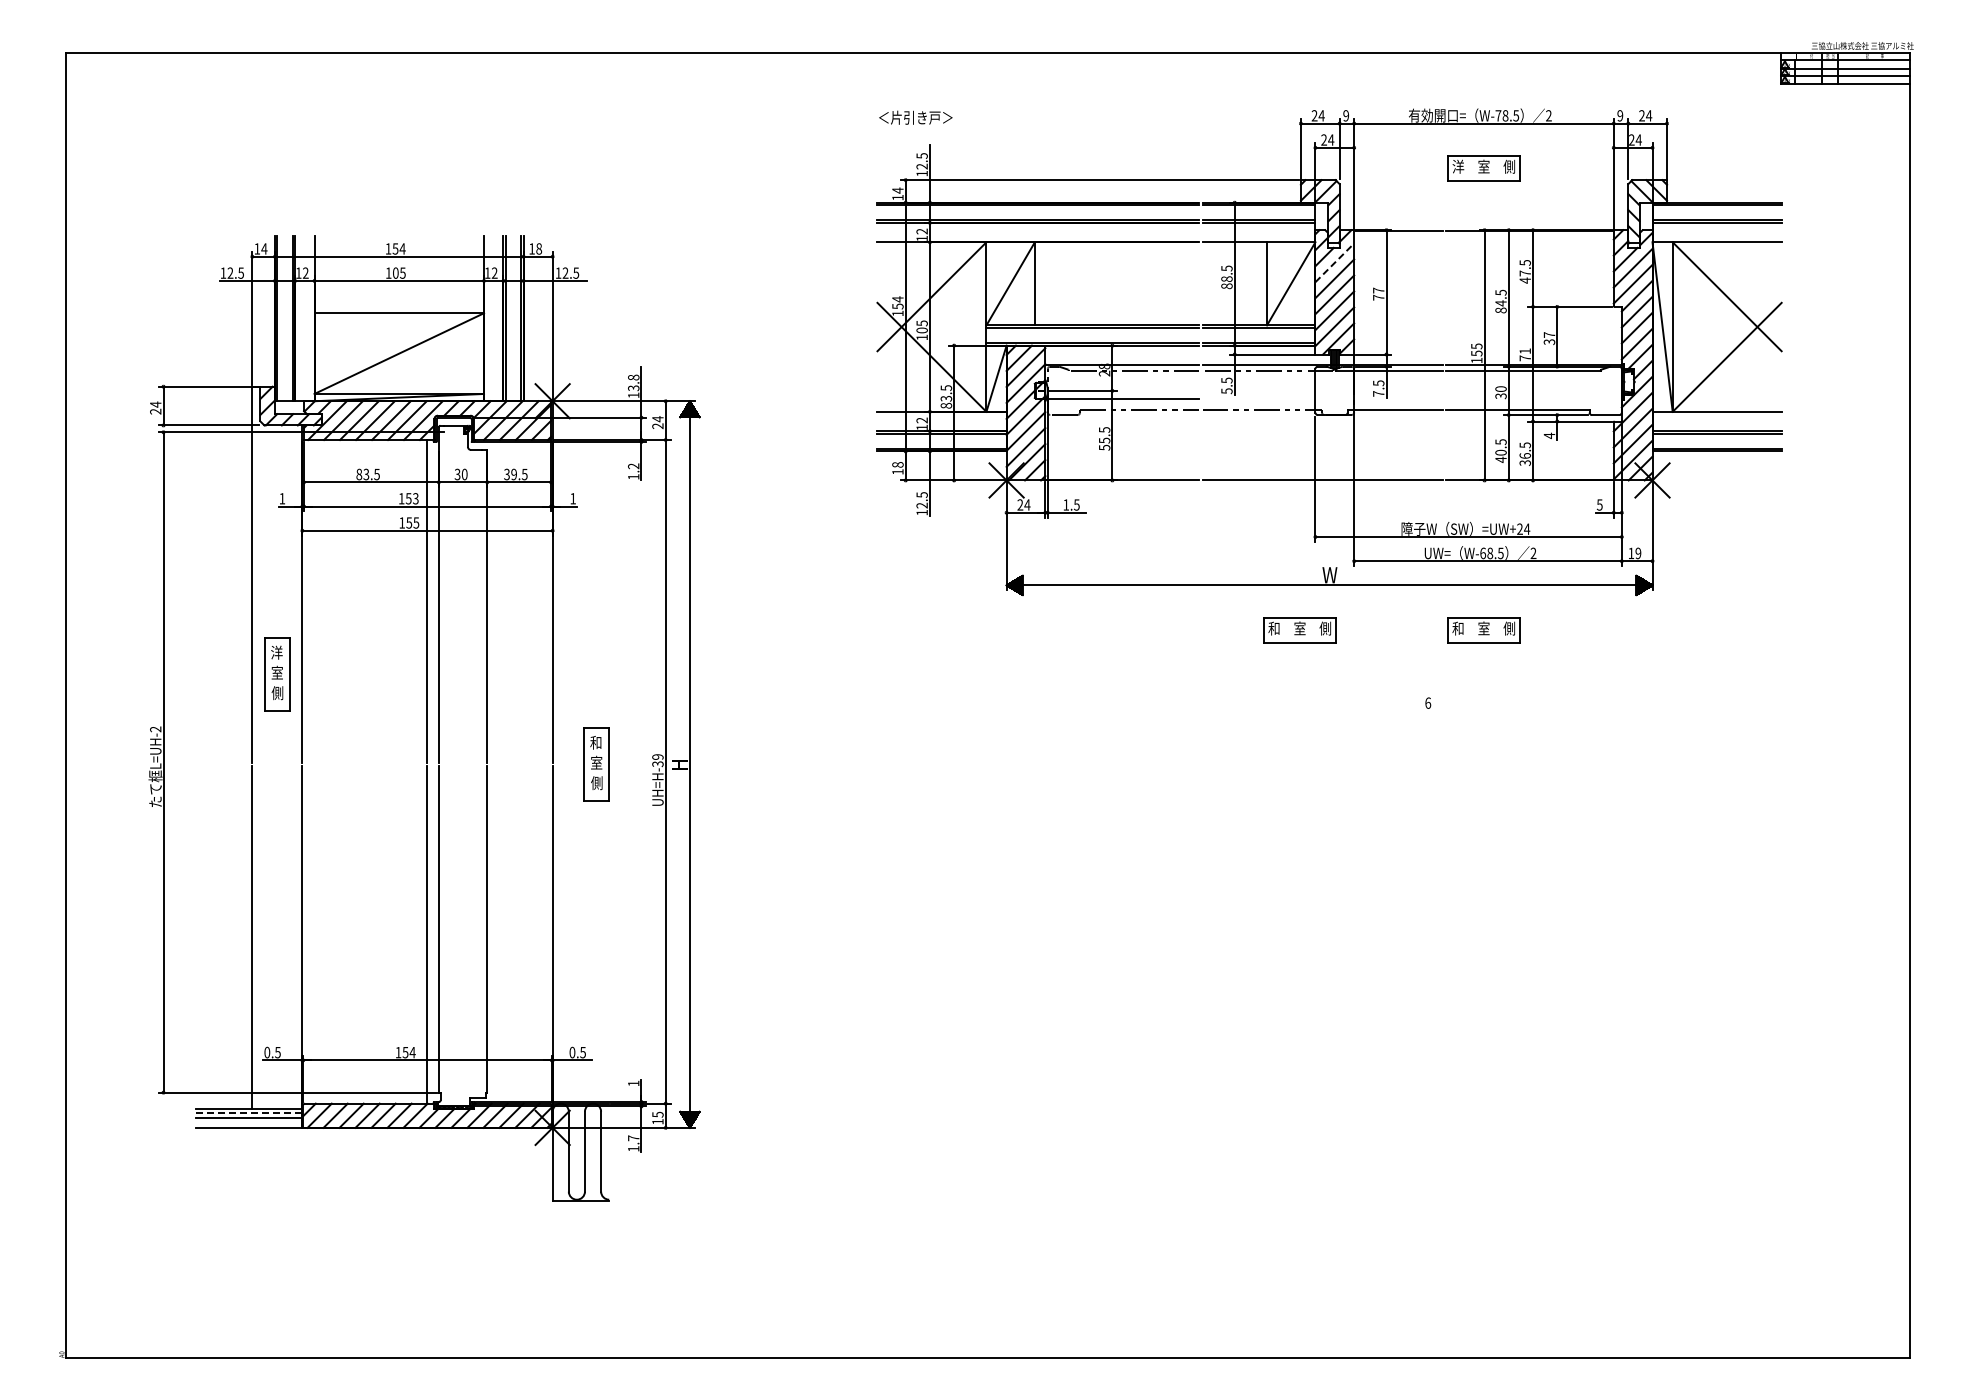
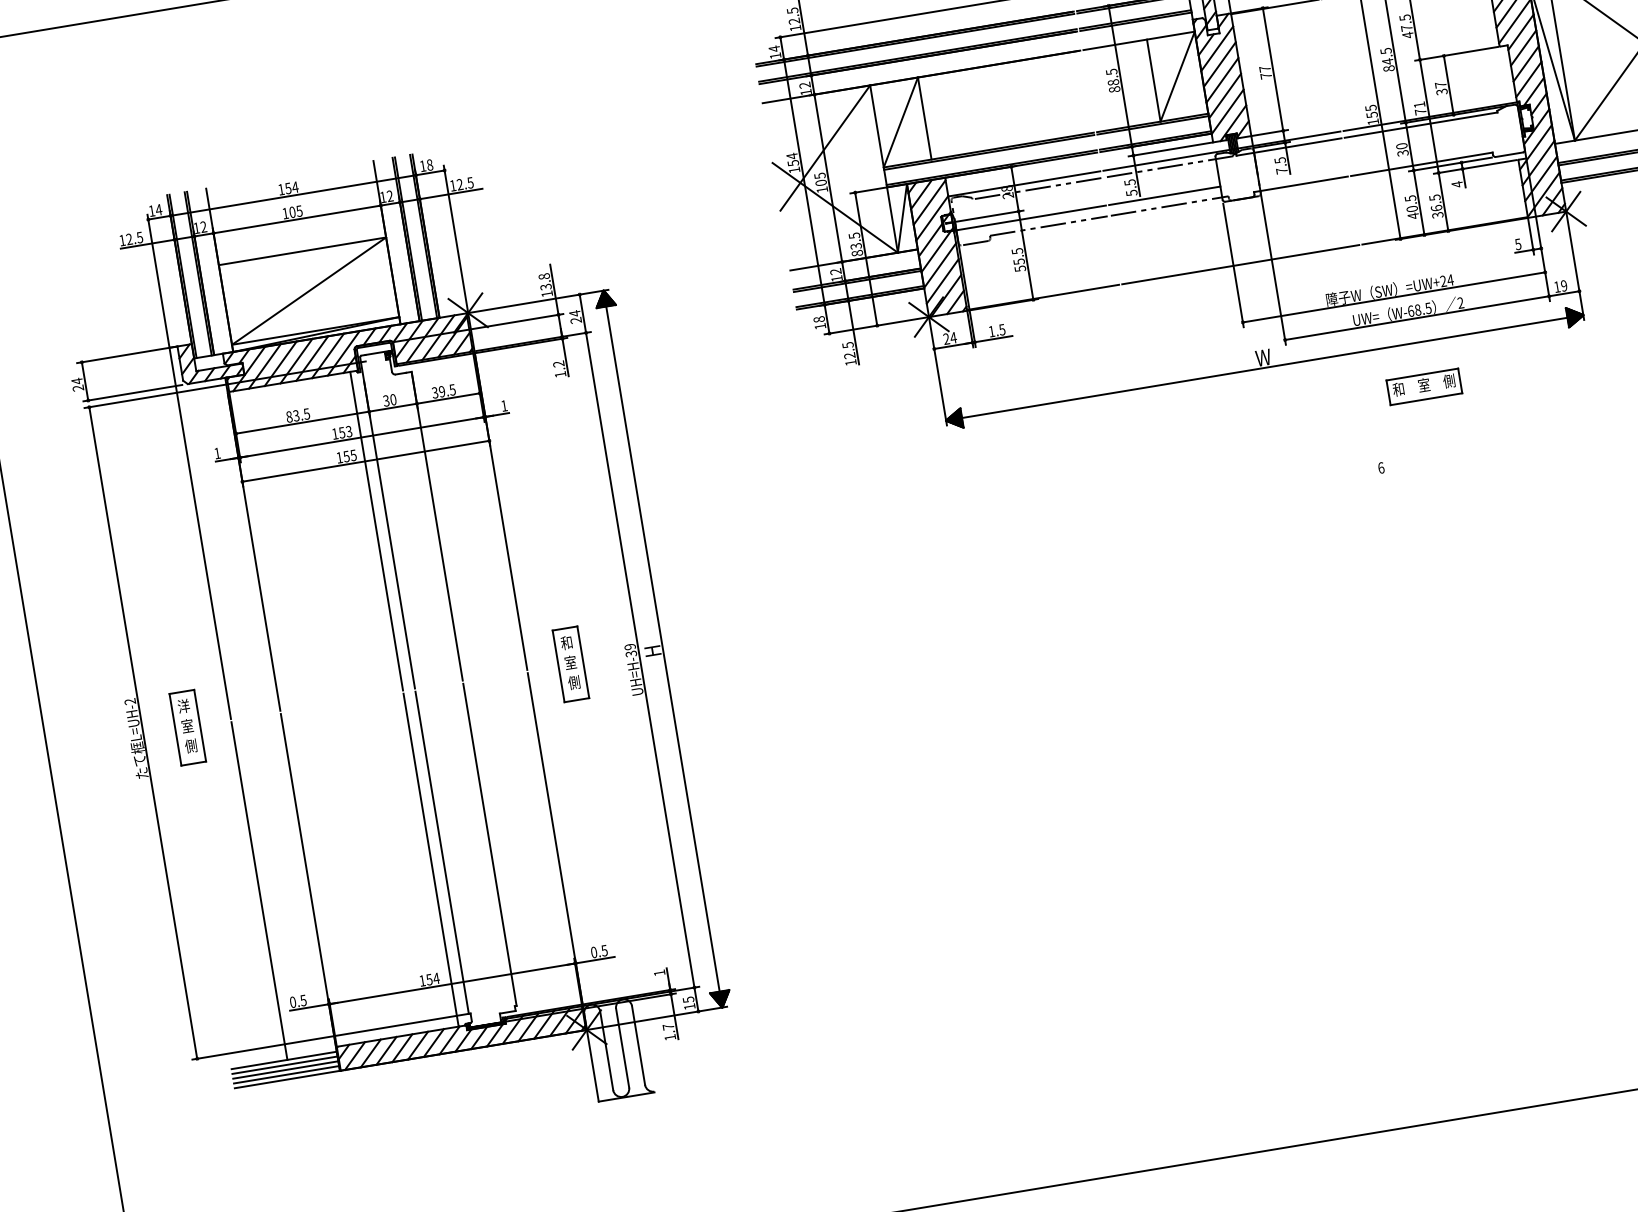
line: (1335, 262) -> (1217, 48), dashed -> solid
line: (1258, 399) -> (1164, 196), added
part: (1299, 630) -> (1242, 417), removed
part: (277, 674) -> (187, 727), moved
line: (249, 1113) -> (285, 1065), dashed -> solid
line: (248, 1123) -> (286, 1075), added

